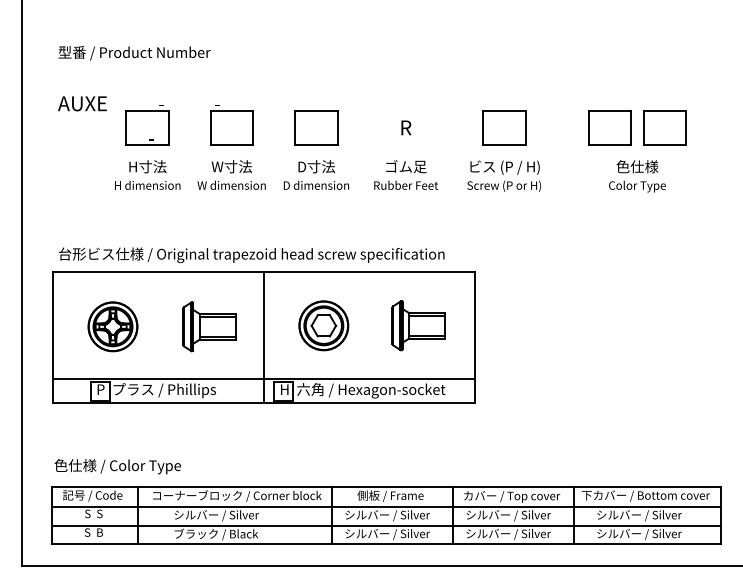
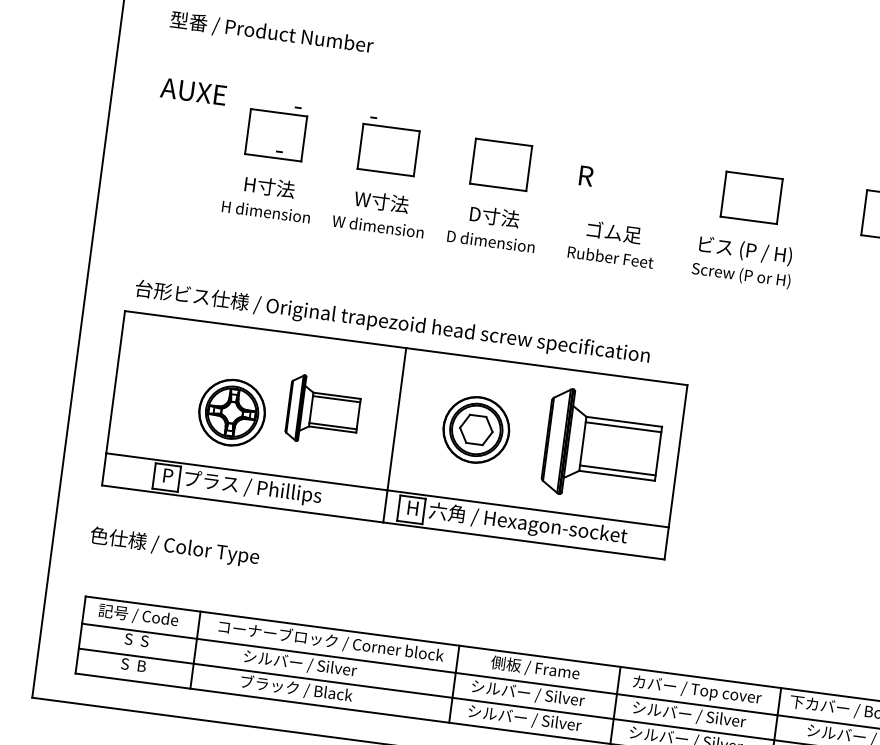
text: (406, 127) -> (586, 175), moved
part: (418, 325) -> (602, 446), size x1.6
part: (112, 326) -> (231, 412), moved
text: (117, 466) -> (174, 547), moved

